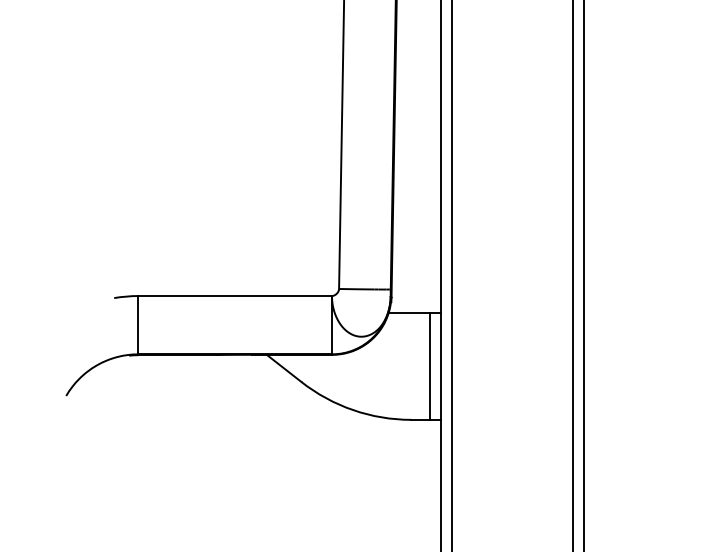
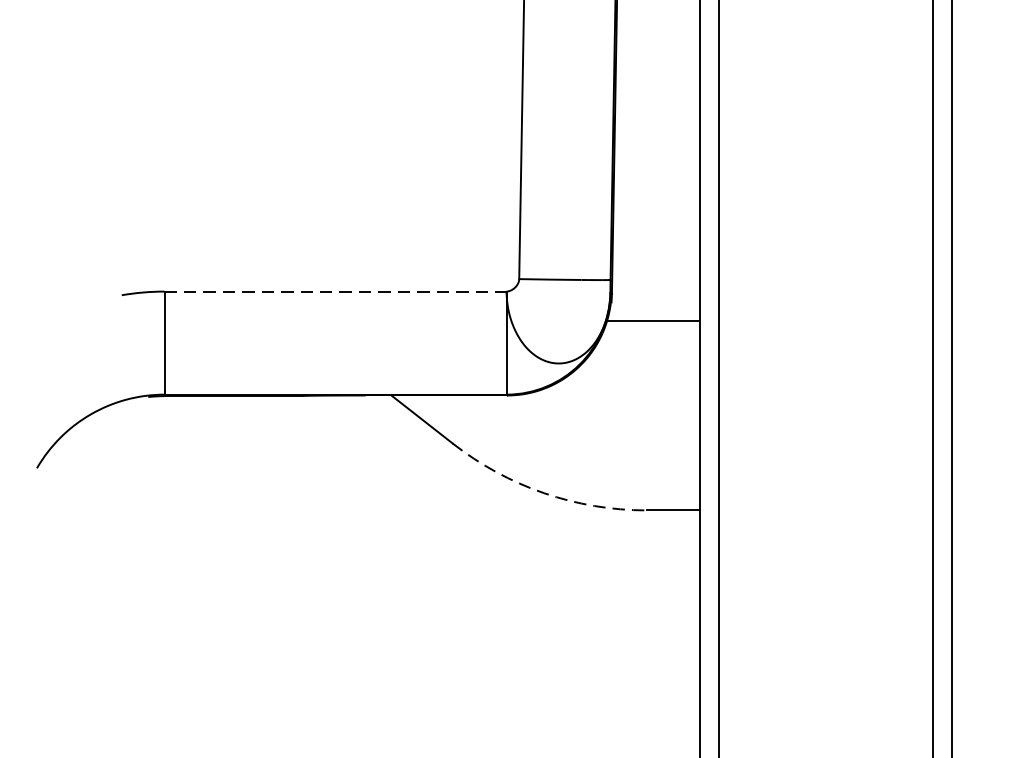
line: (235, 296) -> (336, 292), solid -> dashed
line: (430, 365) -> (680, 414), removed
arc: (353, 410) -> (544, 493), solid -> dashed

